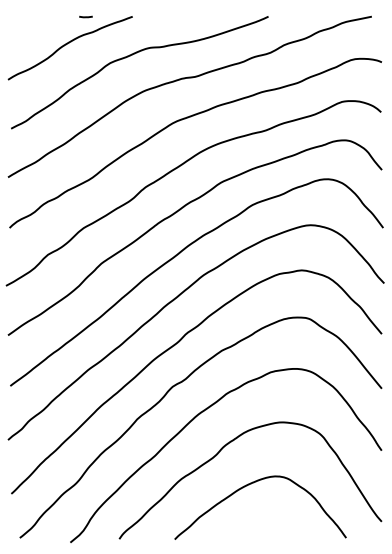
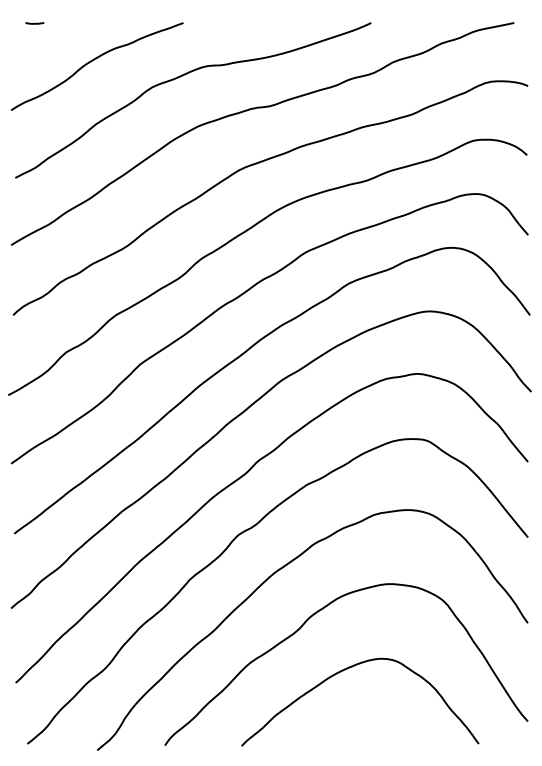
line: (85, 17) -> (34, 23), moved

